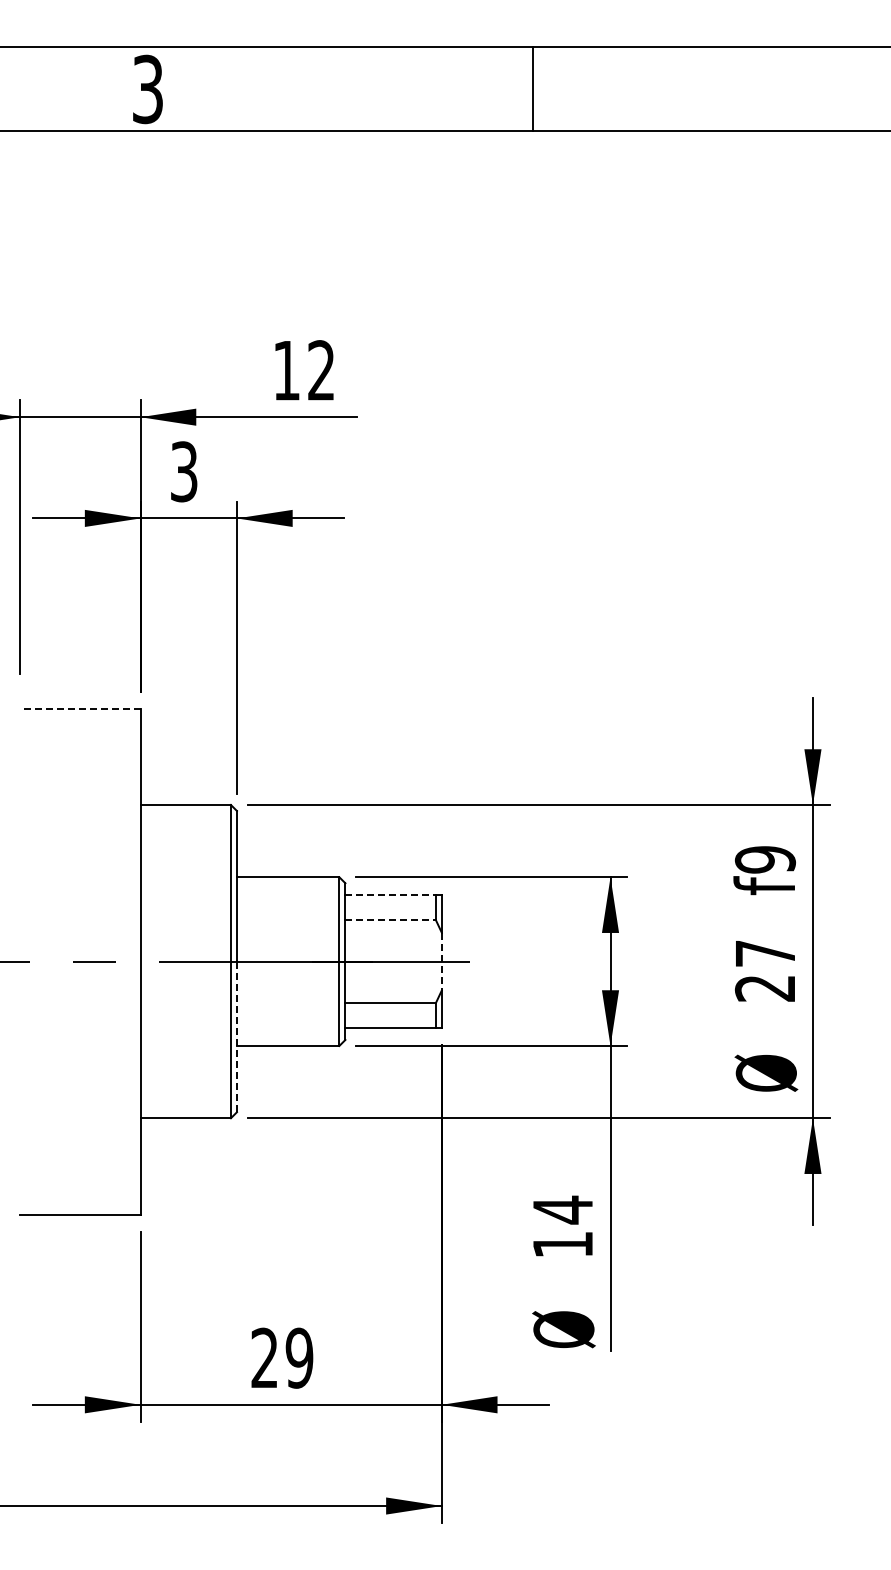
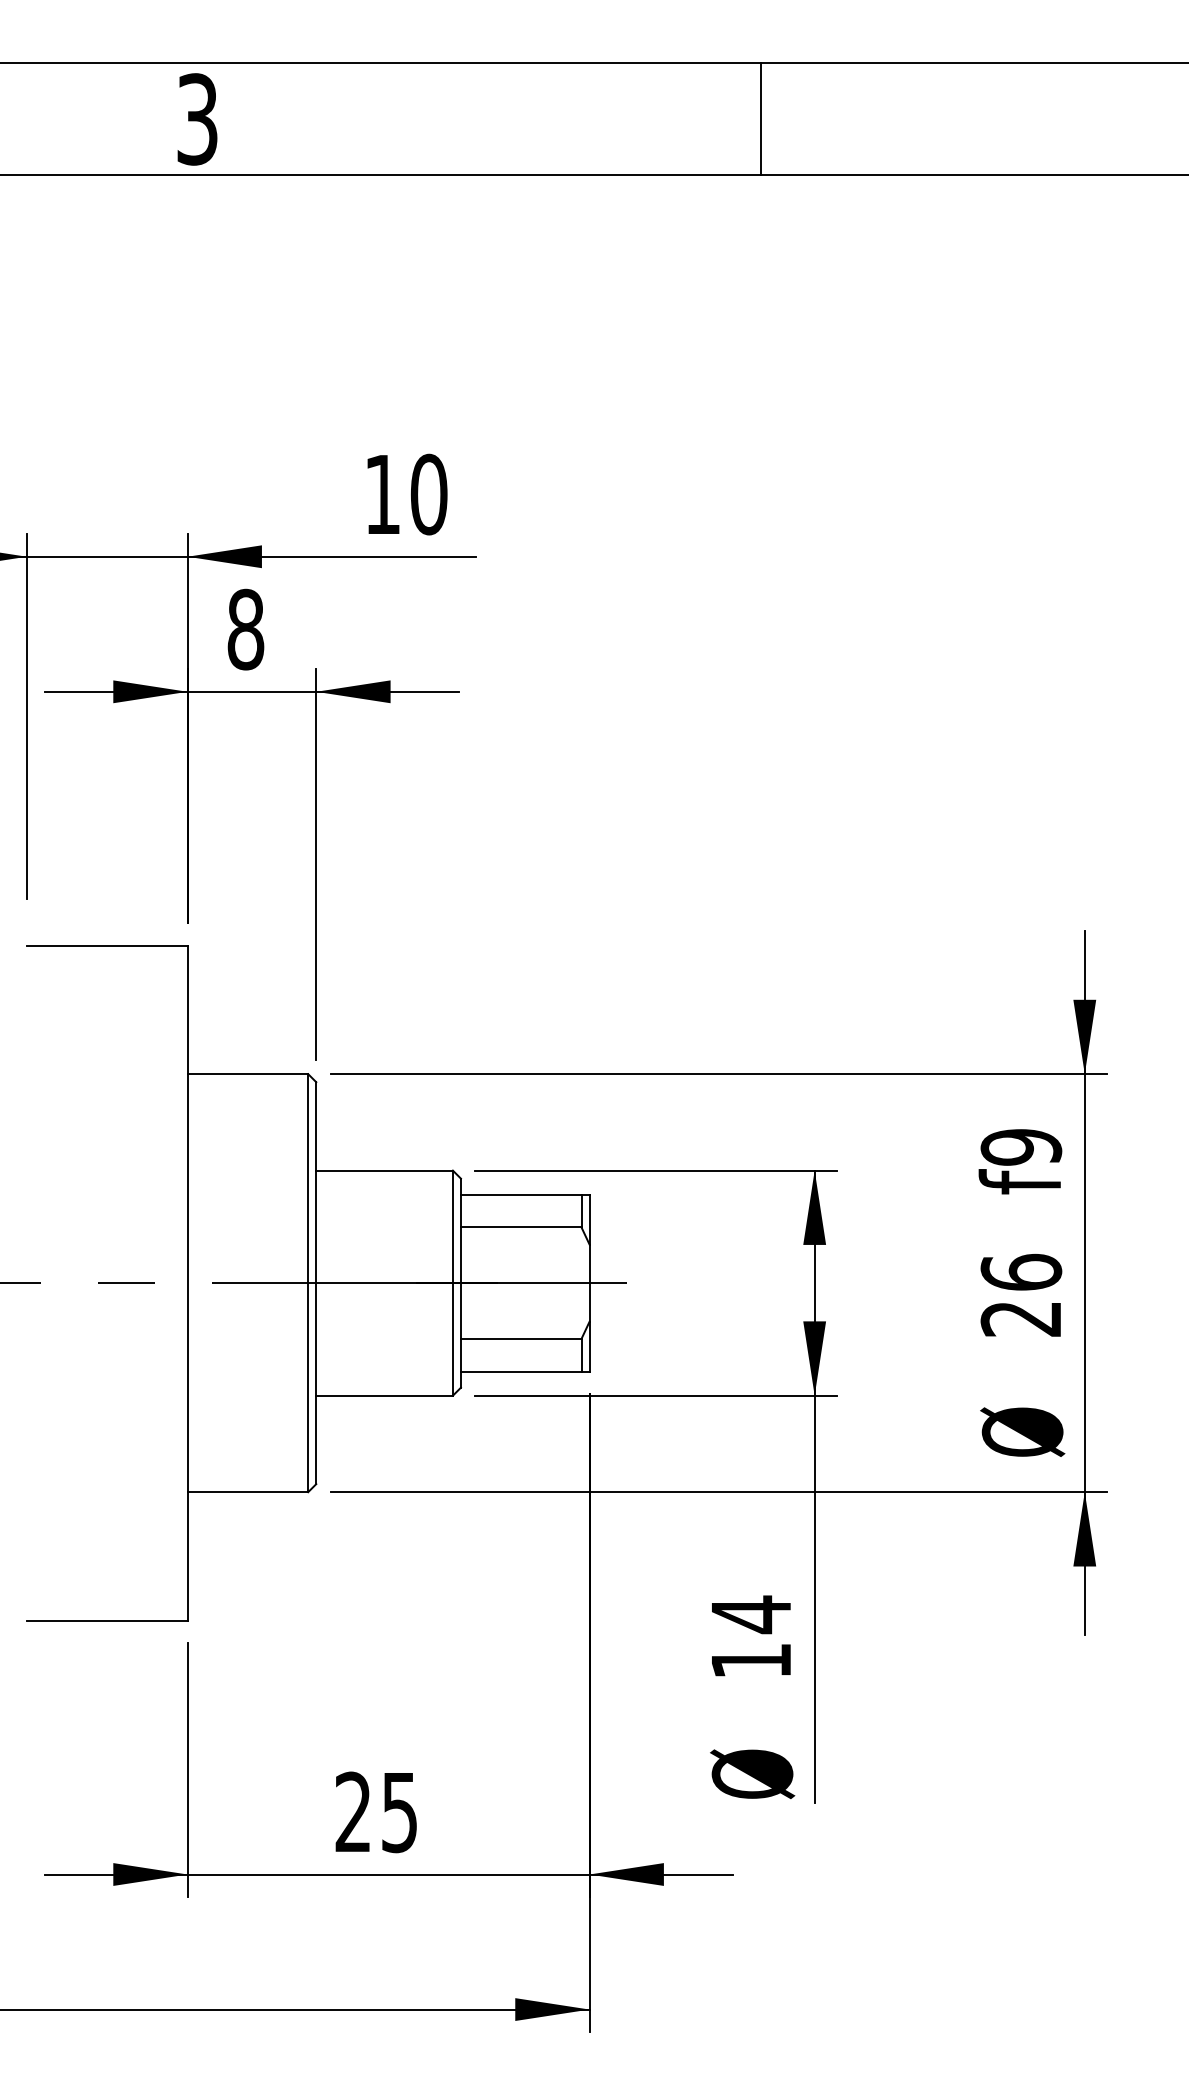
line: (532, 89) -> (761, 119), moved
text: (321, 370) -> (429, 494), 12 -> 10
text: (183, 471) -> (244, 629), 3 -> 8
line: (79, 708) -> (106, 945), dashed -> solid
line: (391, 895) -> (522, 1194), dashed -> solid
line: (391, 919) -> (522, 1226), dashed -> solid
text: (764, 953) -> (1020, 1272), 27 -> 26
line: (441, 961) -> (589, 1283), dashed -> solid
line: (236, 1037) -> (315, 1384), dashed -> solid
text: (299, 1357) -> (399, 1811), 29 -> 25

